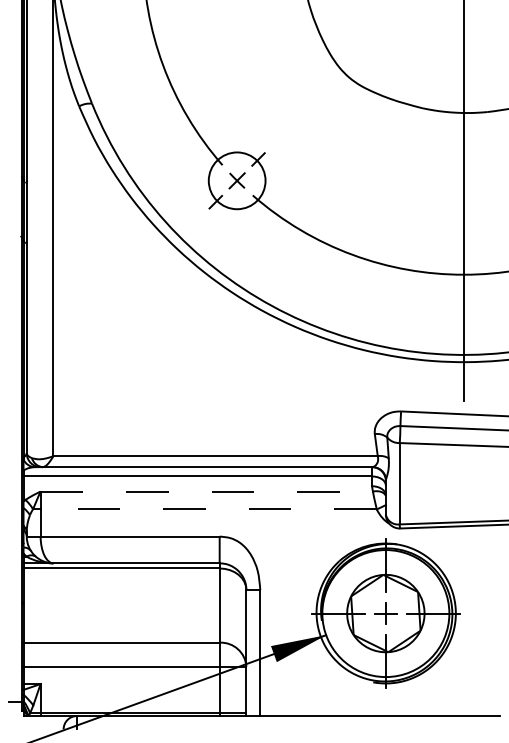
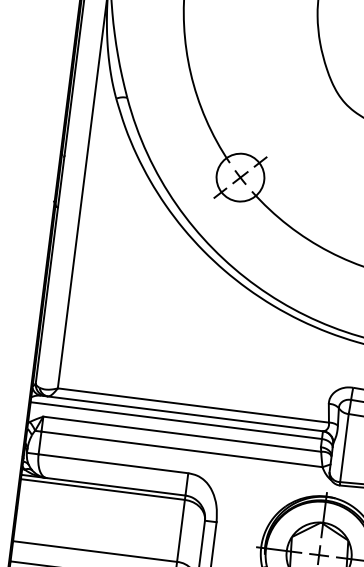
line: (207, 491) -> (182, 434), dashed -> solid
line: (208, 509) -> (181, 449), dashed -> solid

